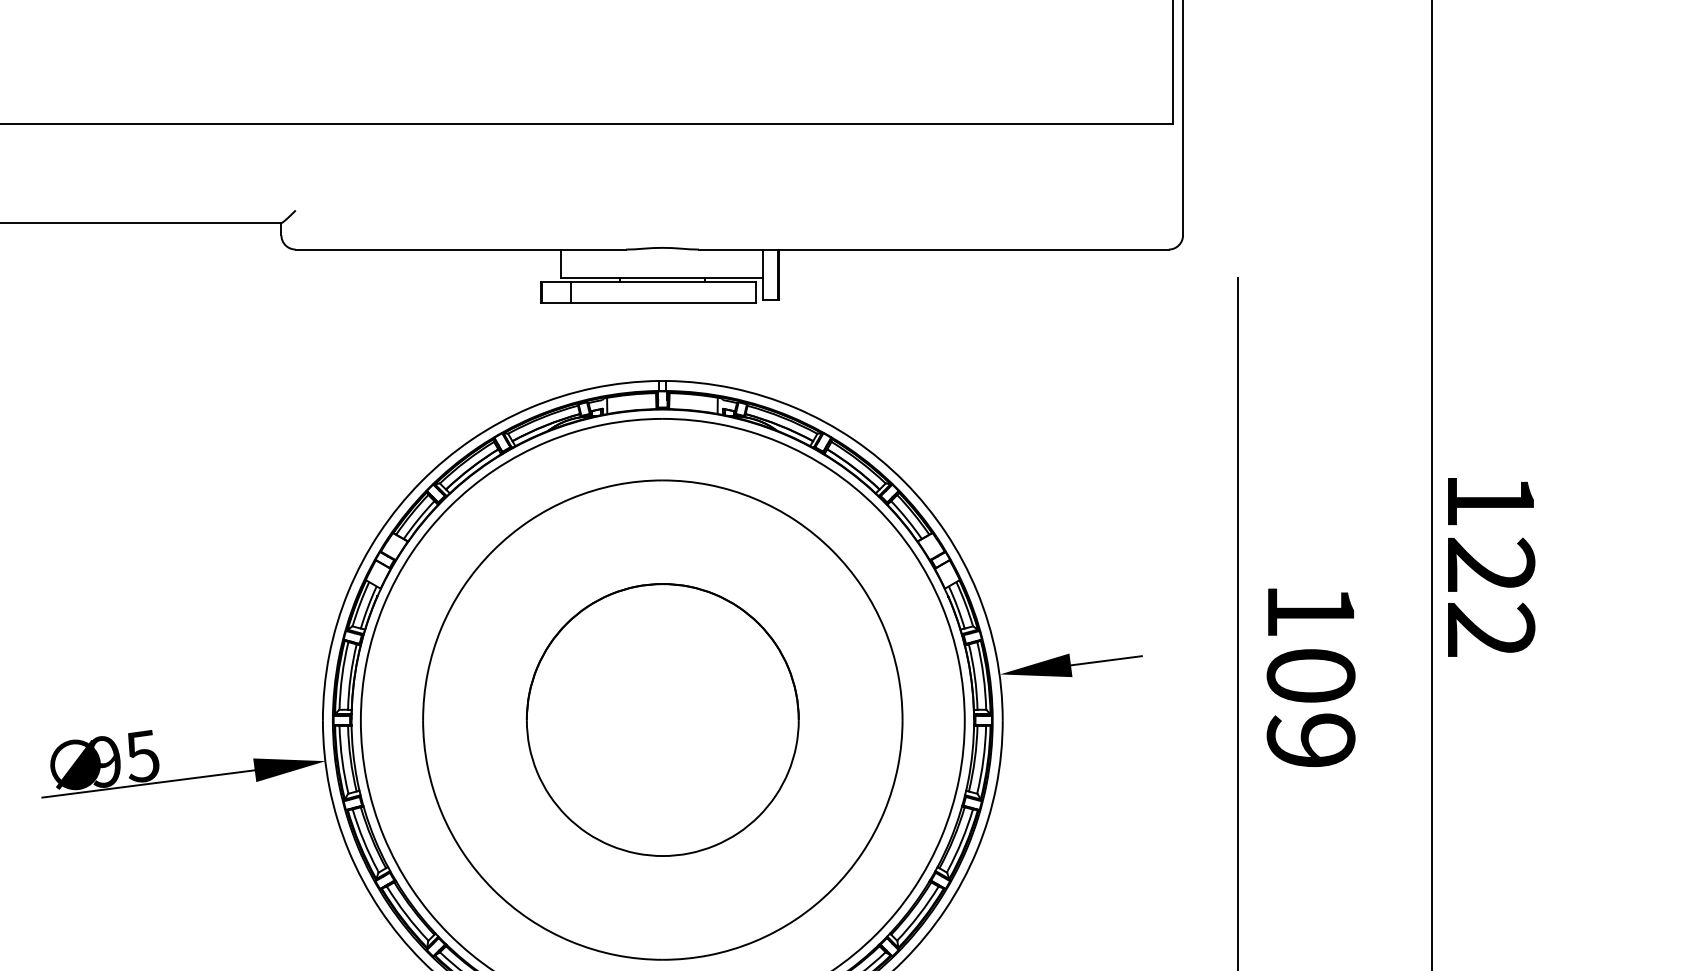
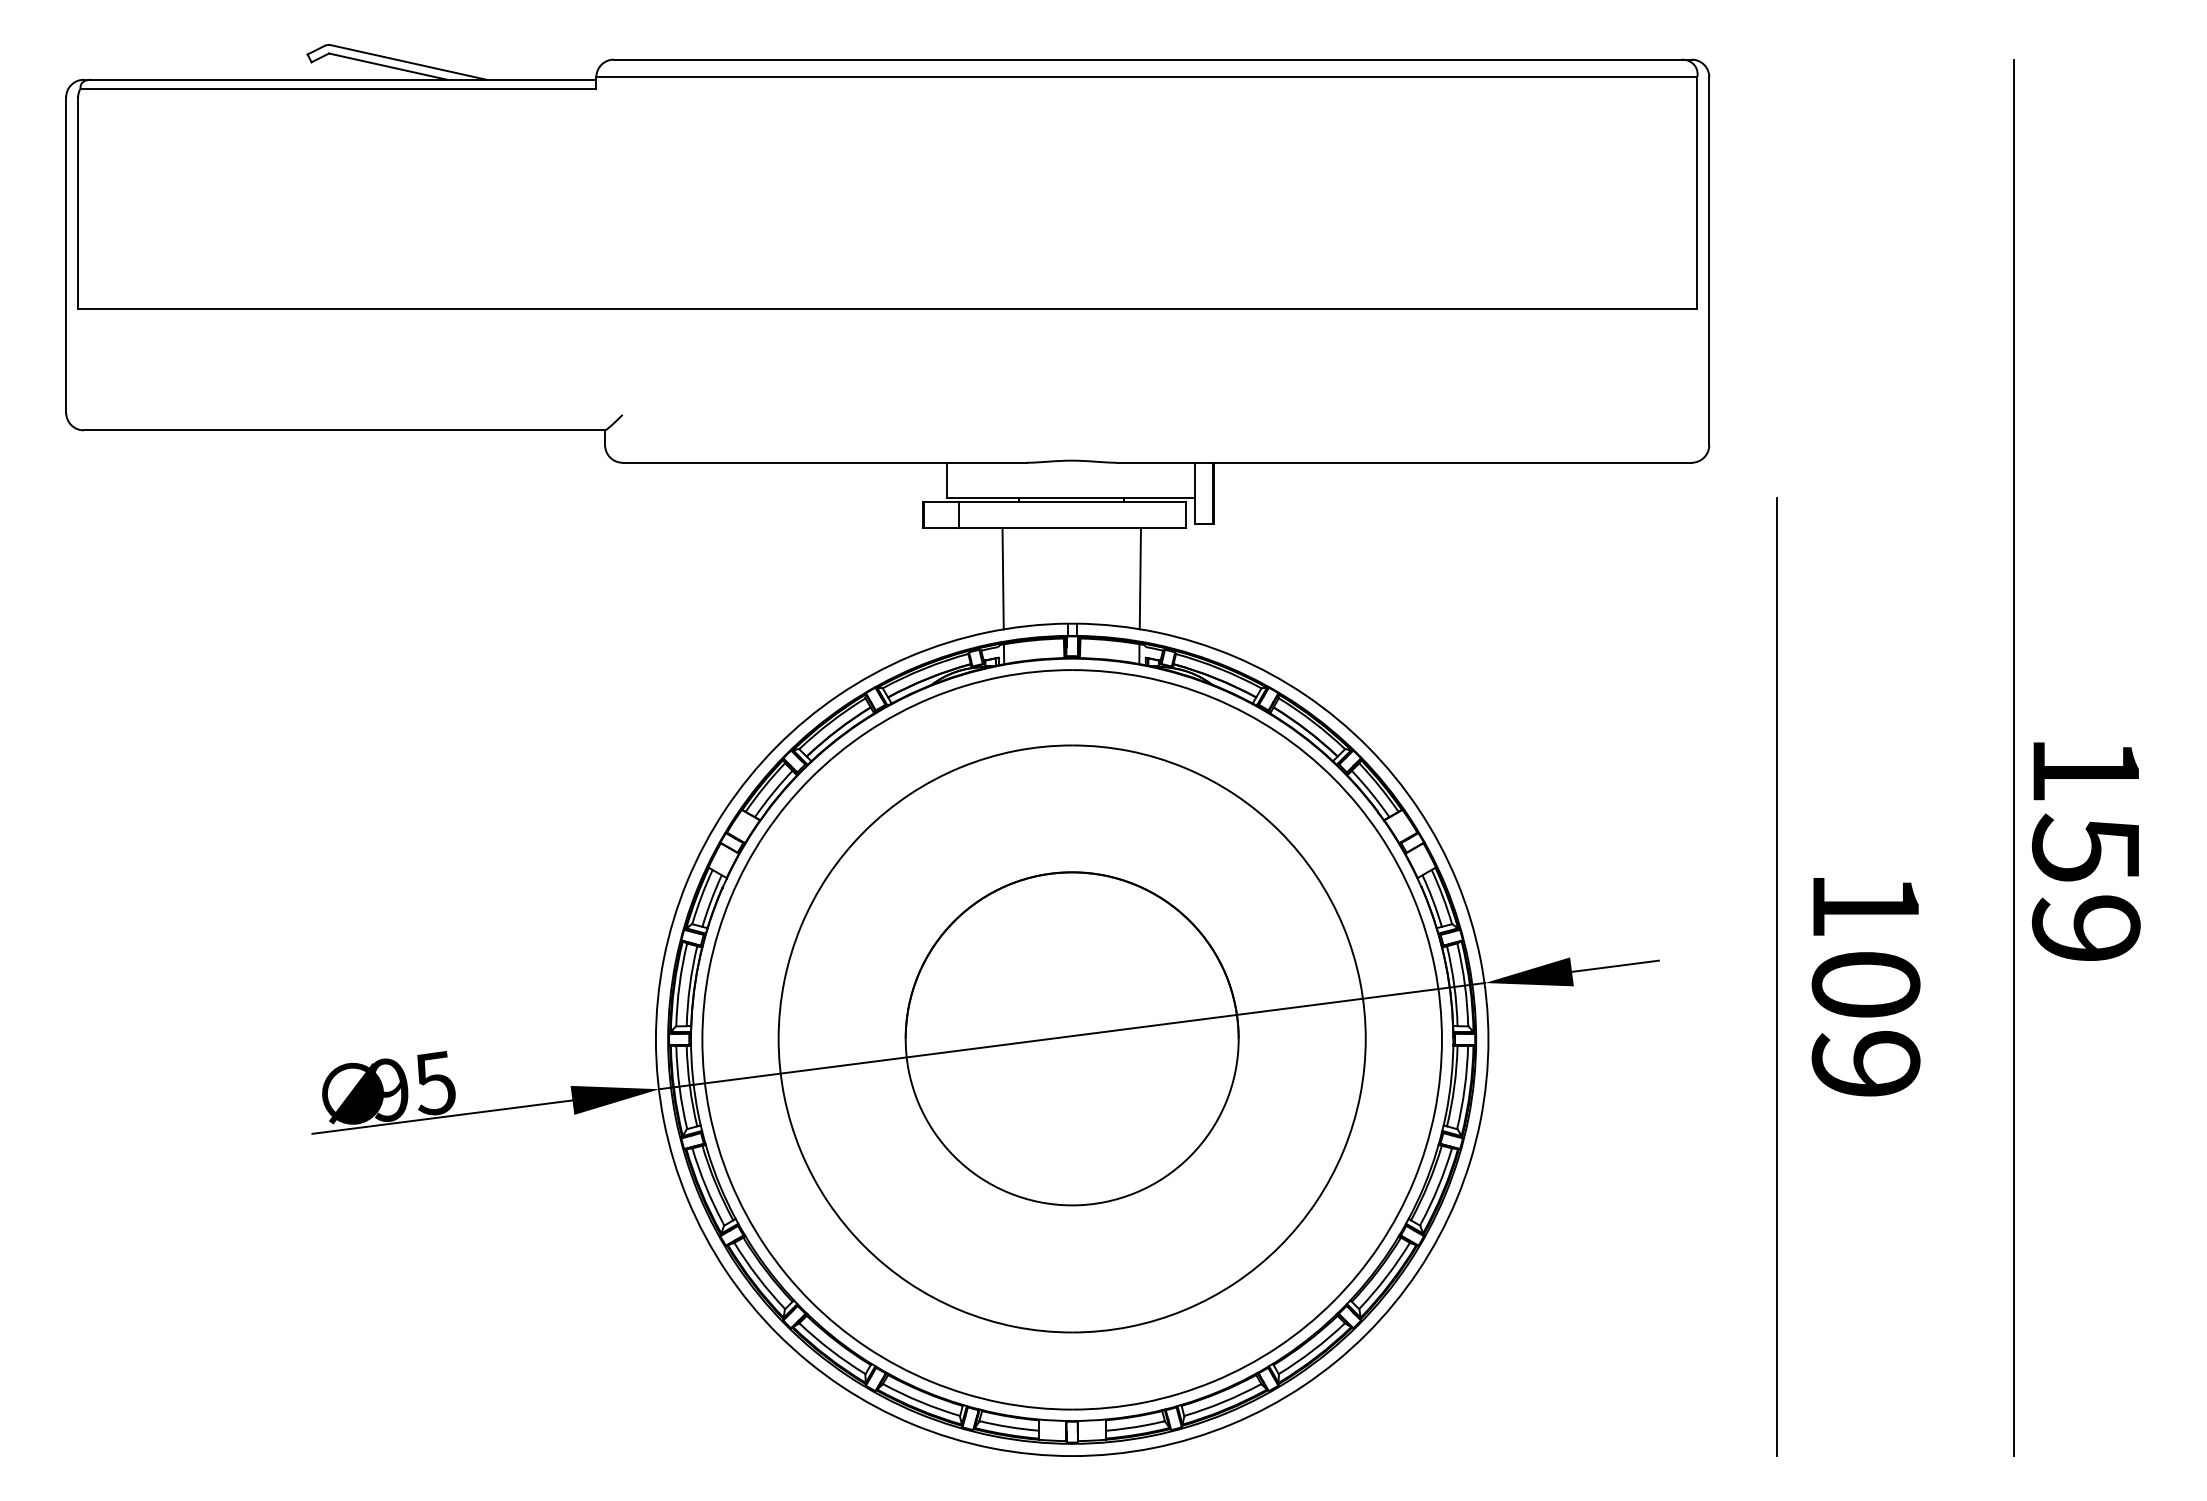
line: (605, 344) -> (1002, 578), added
line: (717, 344) -> (1139, 578), added
text: (1490, 596) -> (2085, 887), 122 -> 159
line: (663, 718) -> (1072, 1036), added

